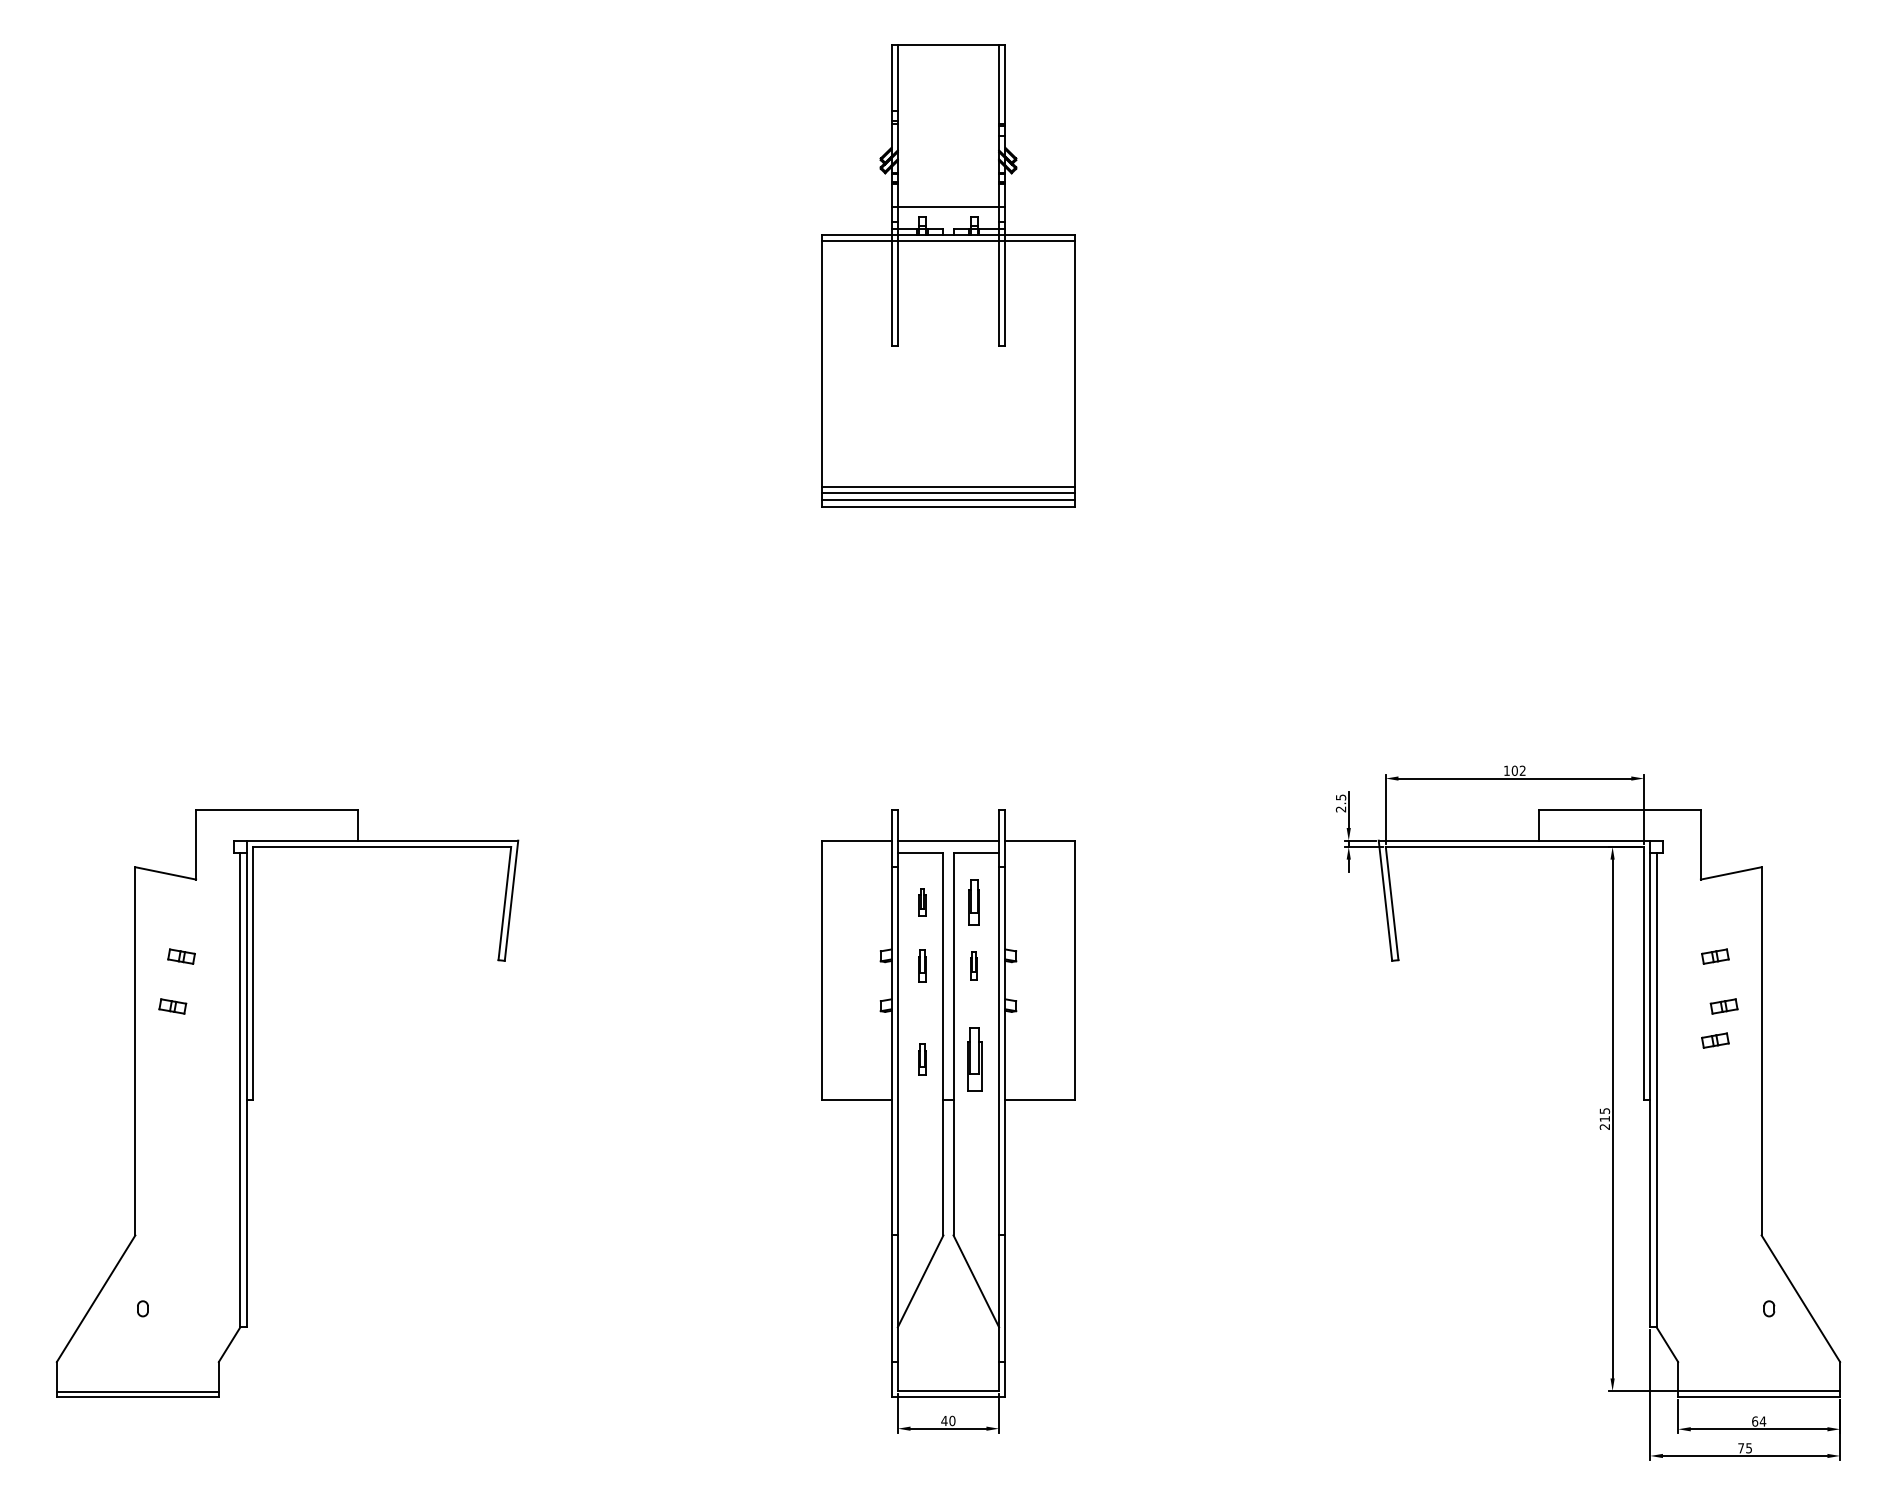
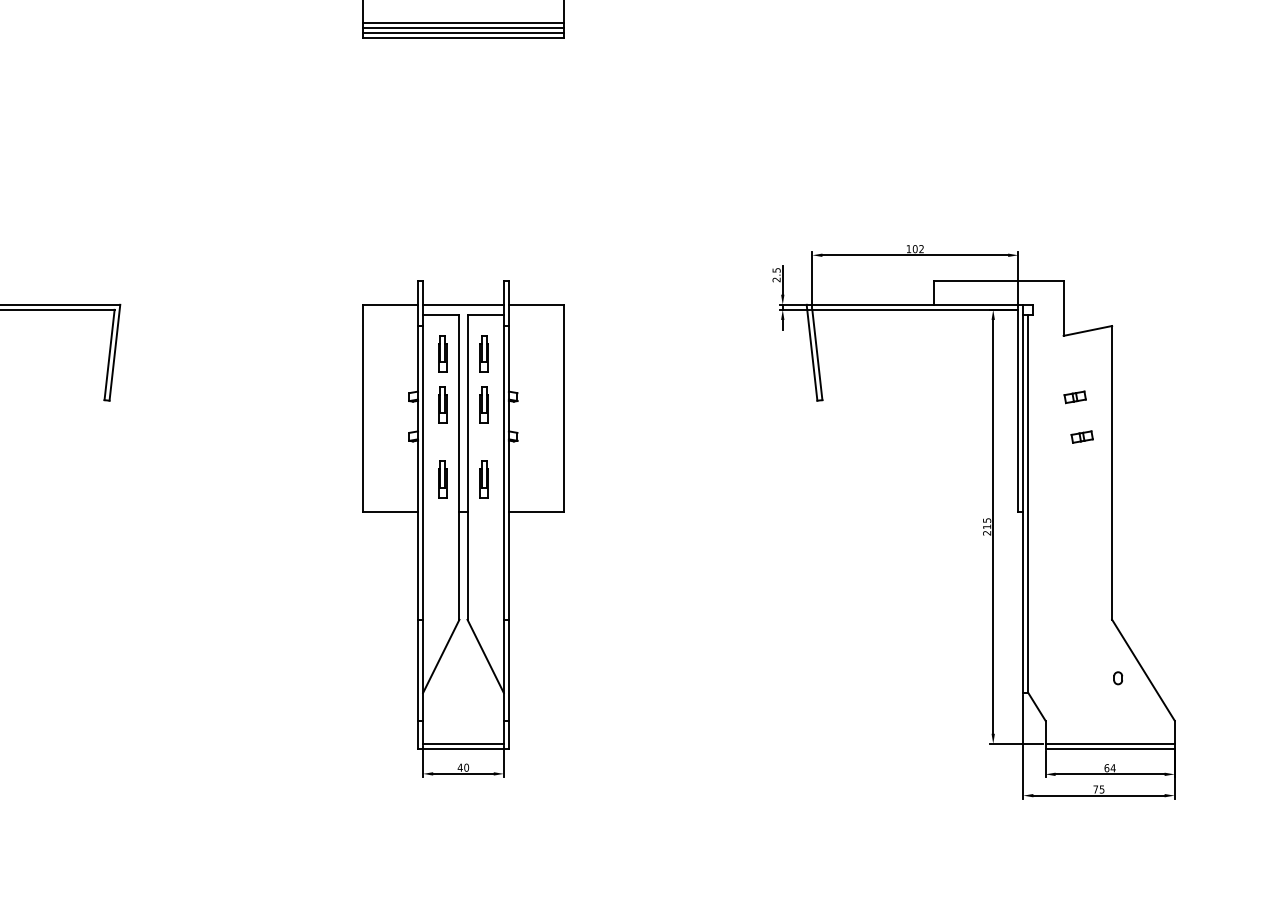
part: (922, 902) -> (442, 354), size x1.67
part: (922, 965) -> (442, 404), size x1.43
part: (973, 965) -> (483, 404), size x1.67
part: (1715, 1040) -> (1075, 464), removed
part: (922, 1059) -> (442, 479), size x1.43
part: (973, 1059) -> (483, 479), size x0.71

